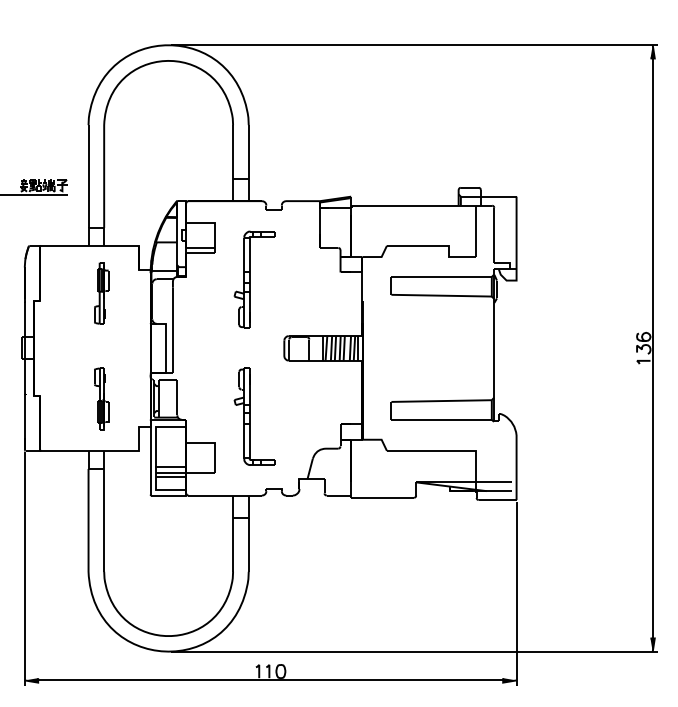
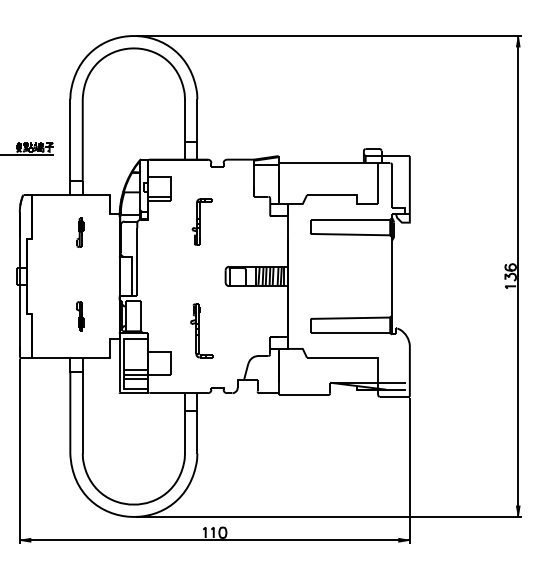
part: (253, 280) -> (201, 222), size x0.6
part: (101, 292) -> (80, 232), size x0.6
part: (101, 398) -> (80, 316), size x0.6
part: (253, 416) -> (201, 330), size x0.7

